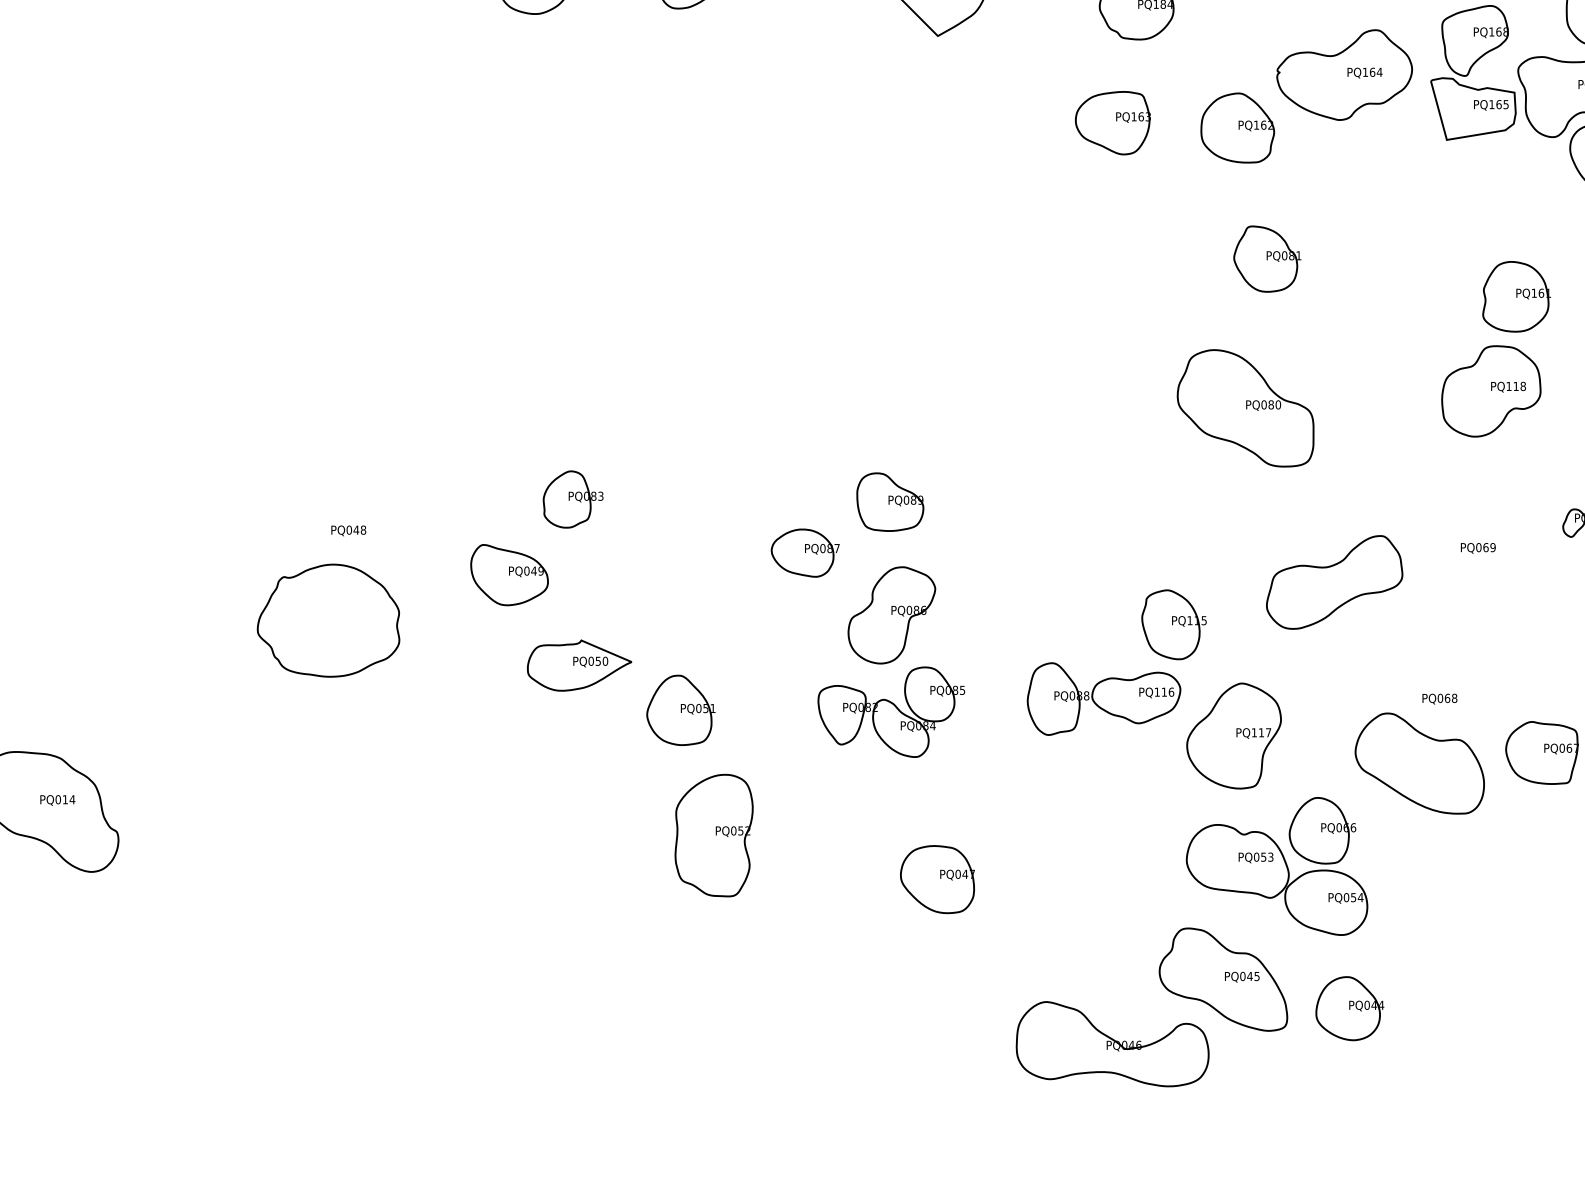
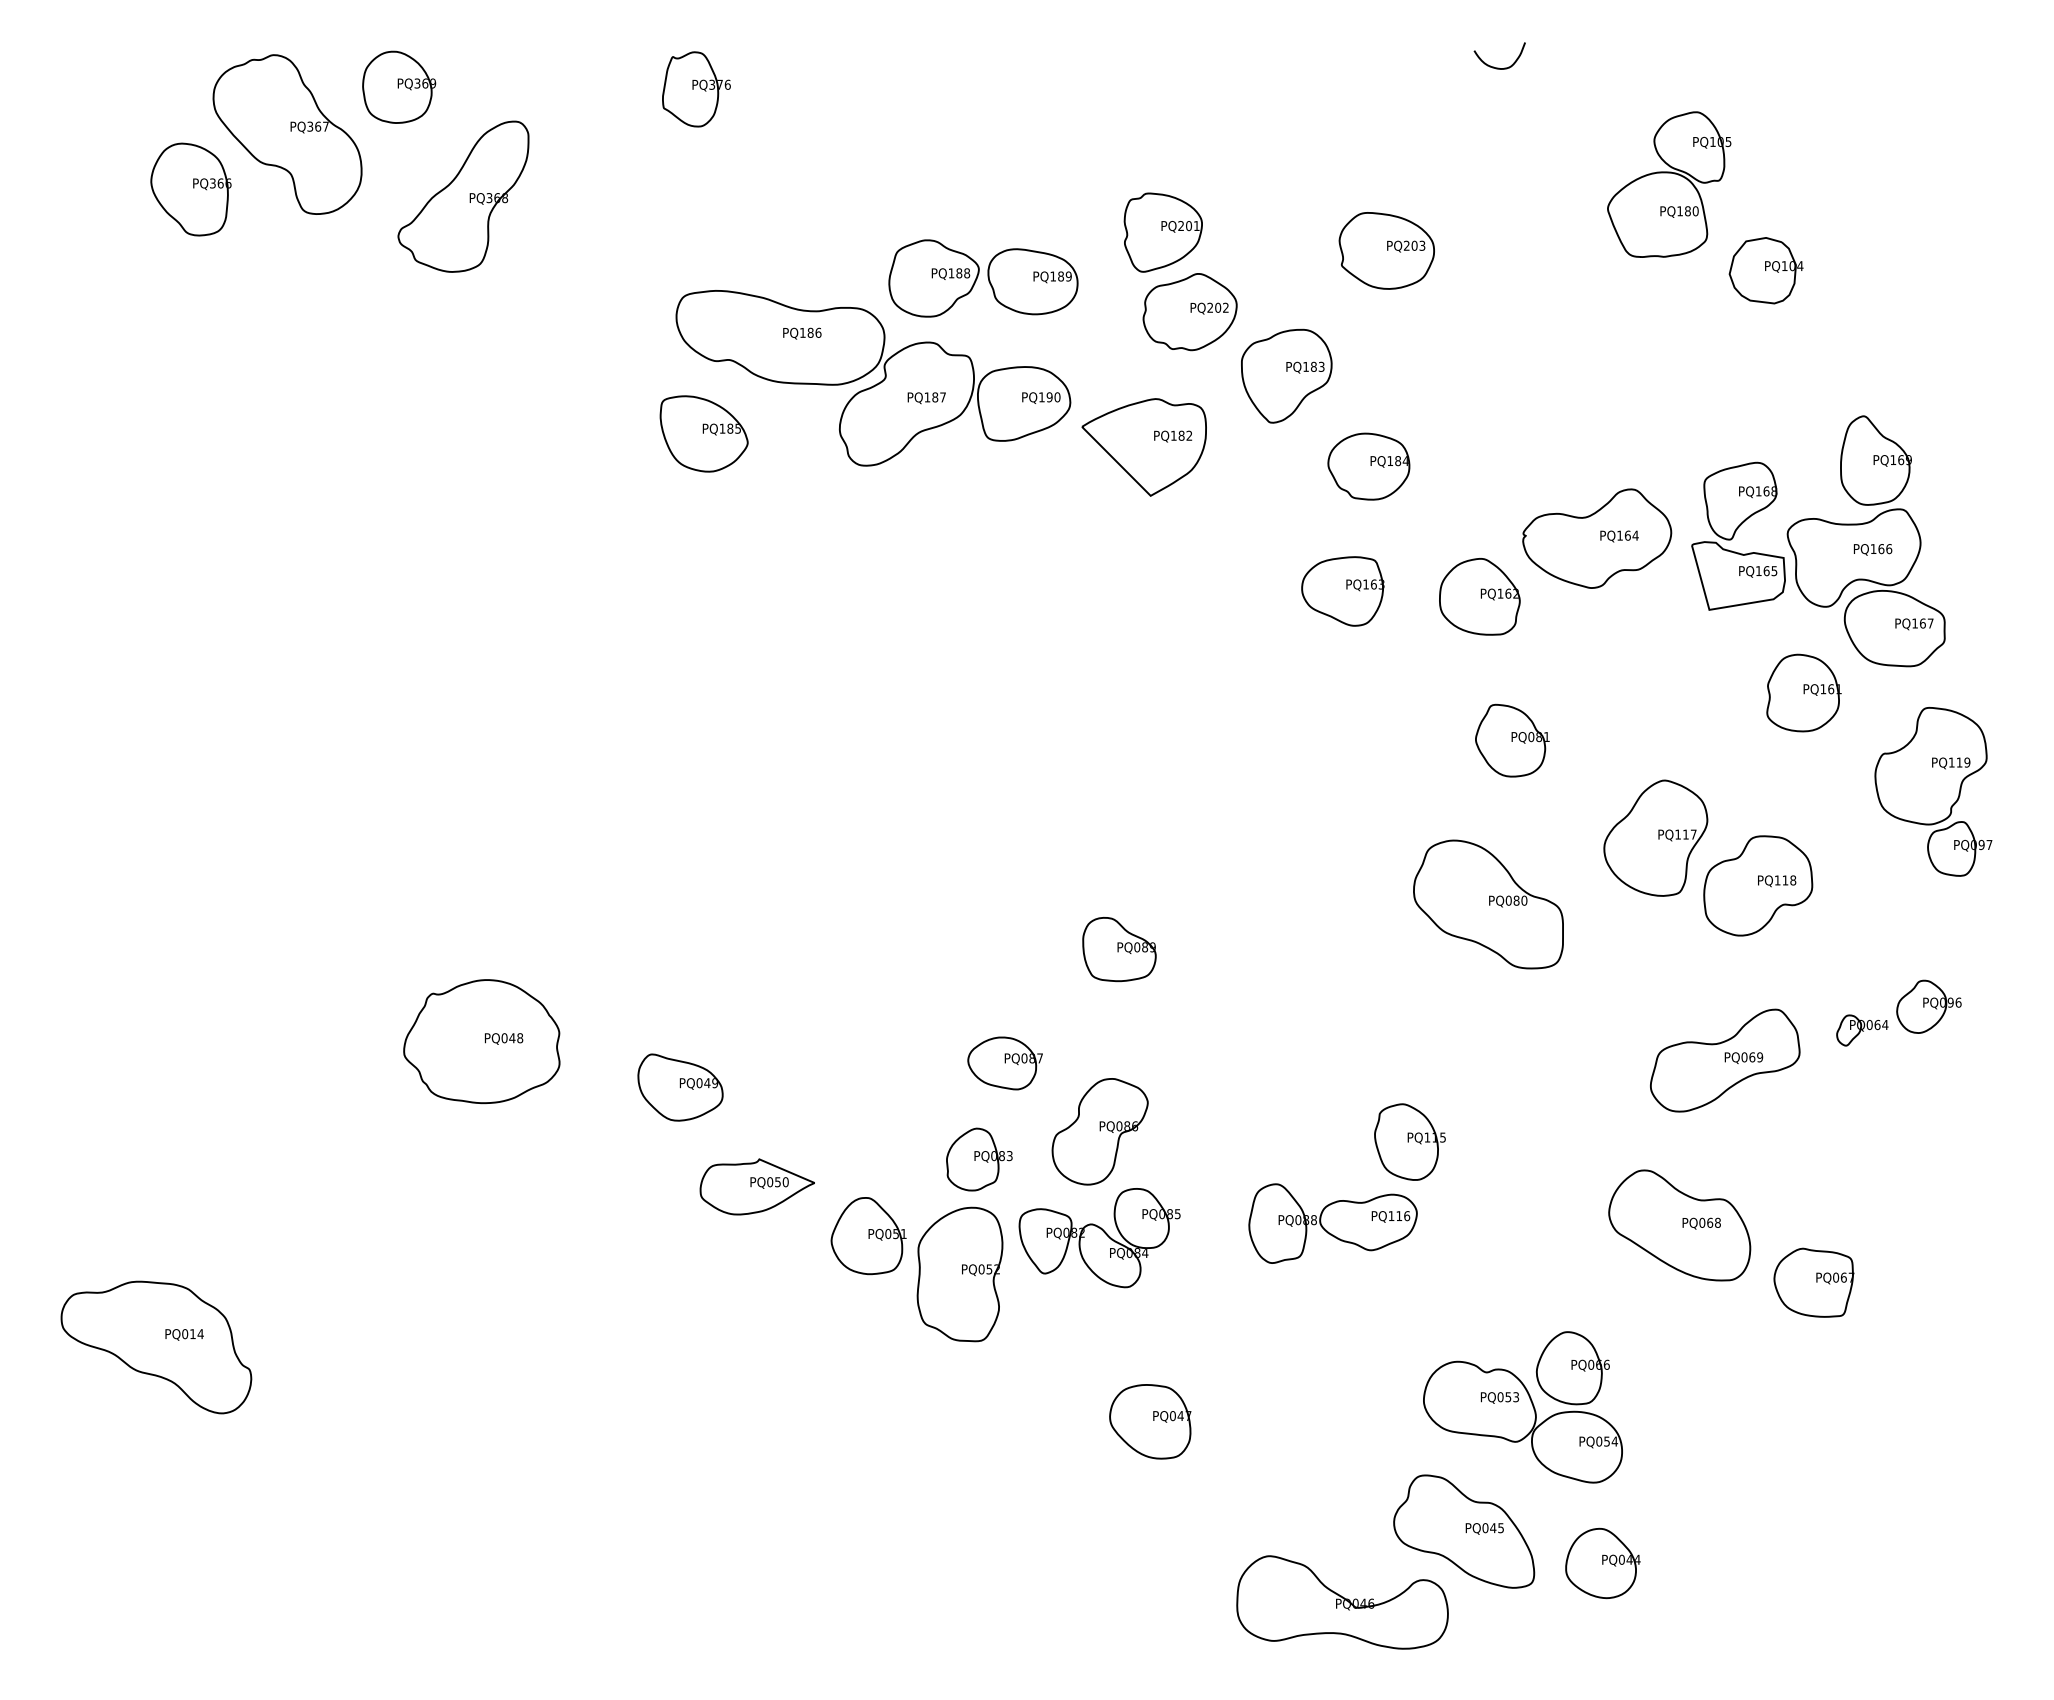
part: (1516, 296) -> (1803, 692), moved
part: (573, 499) -> (979, 1159), moved
part: (890, 502) -> (1119, 949), moved
part: (1334, 582) -> (1725, 1060), moved
part: (328, 620) -> (481, 1041), moved
part: (1233, 735) -> (1655, 837), moved
part: (1419, 763) -> (1679, 1225), moved
part: (713, 835) -> (959, 1274), moved

